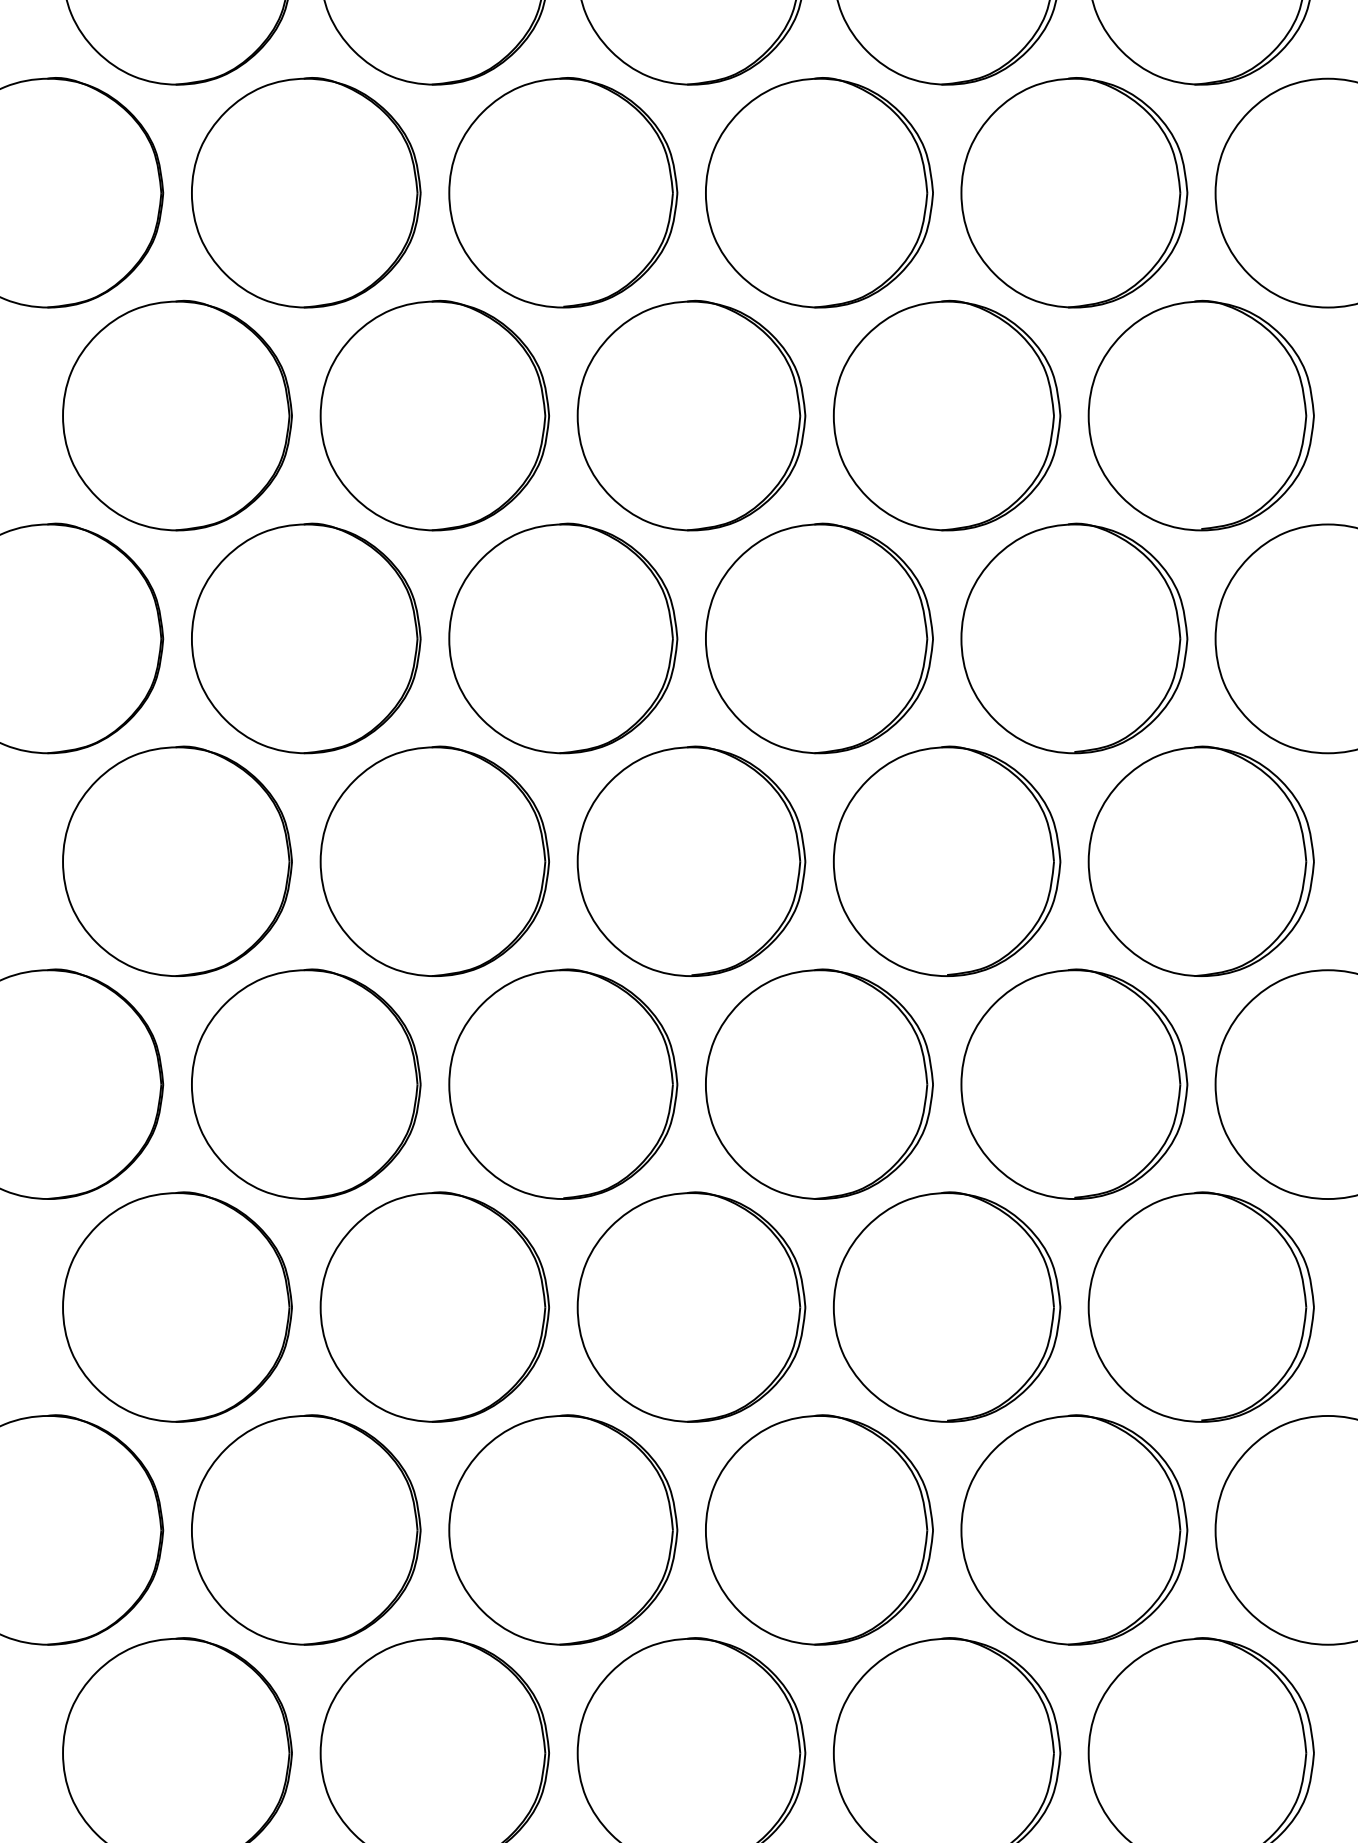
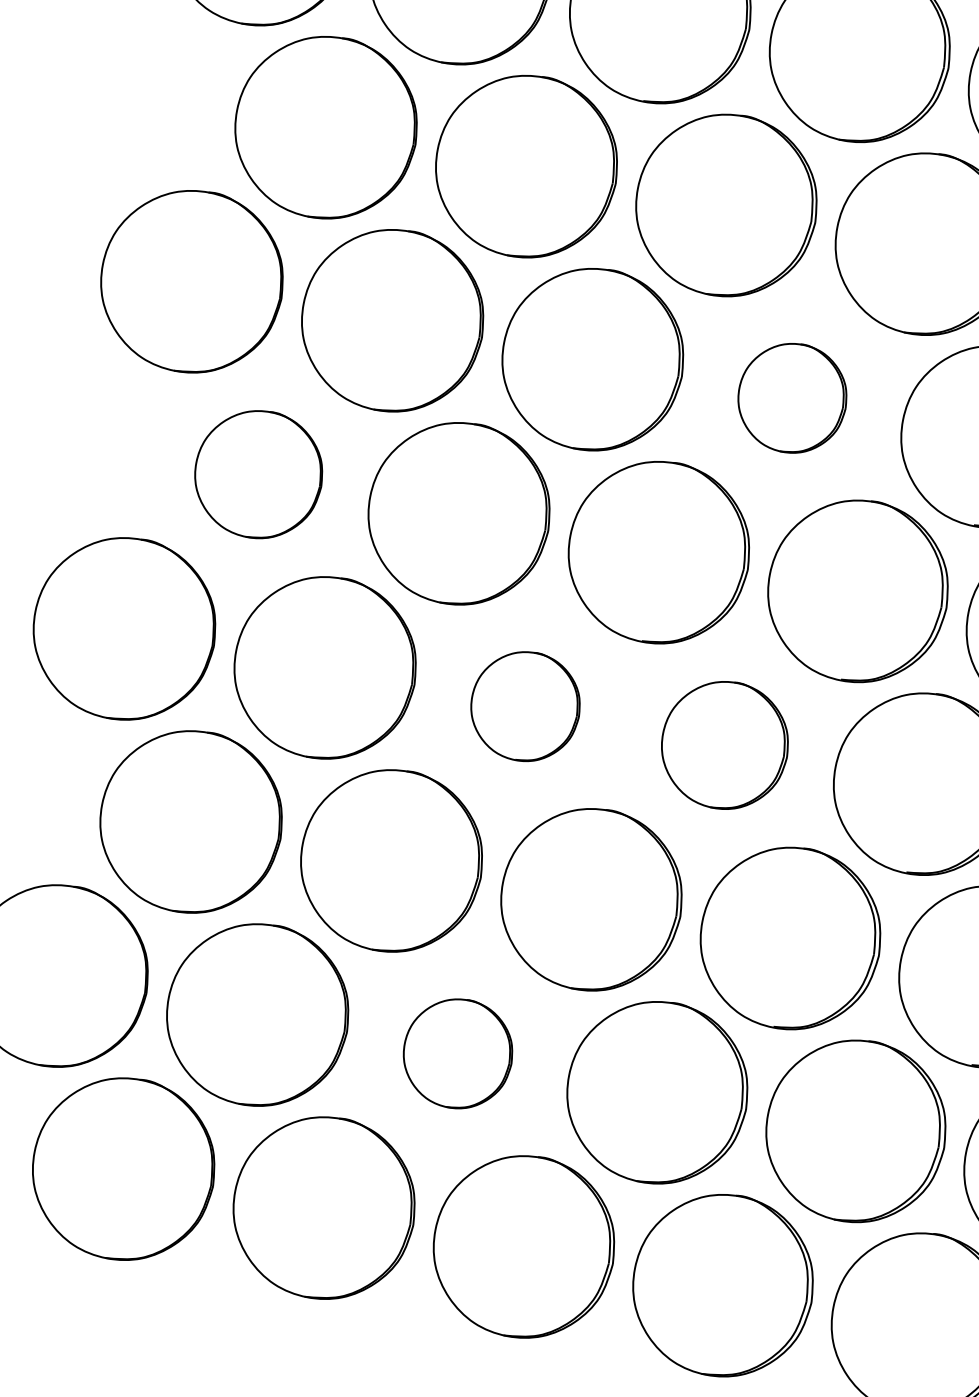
part: (819, 638) -> (792, 398), size x0.6
part: (177, 860) -> (258, 473), size x0.7
part: (563, 1083) -> (525, 705), size x0.6
part: (819, 1083) -> (725, 744), size x0.7
part: (563, 1529) -> (458, 1053), size x0.6

